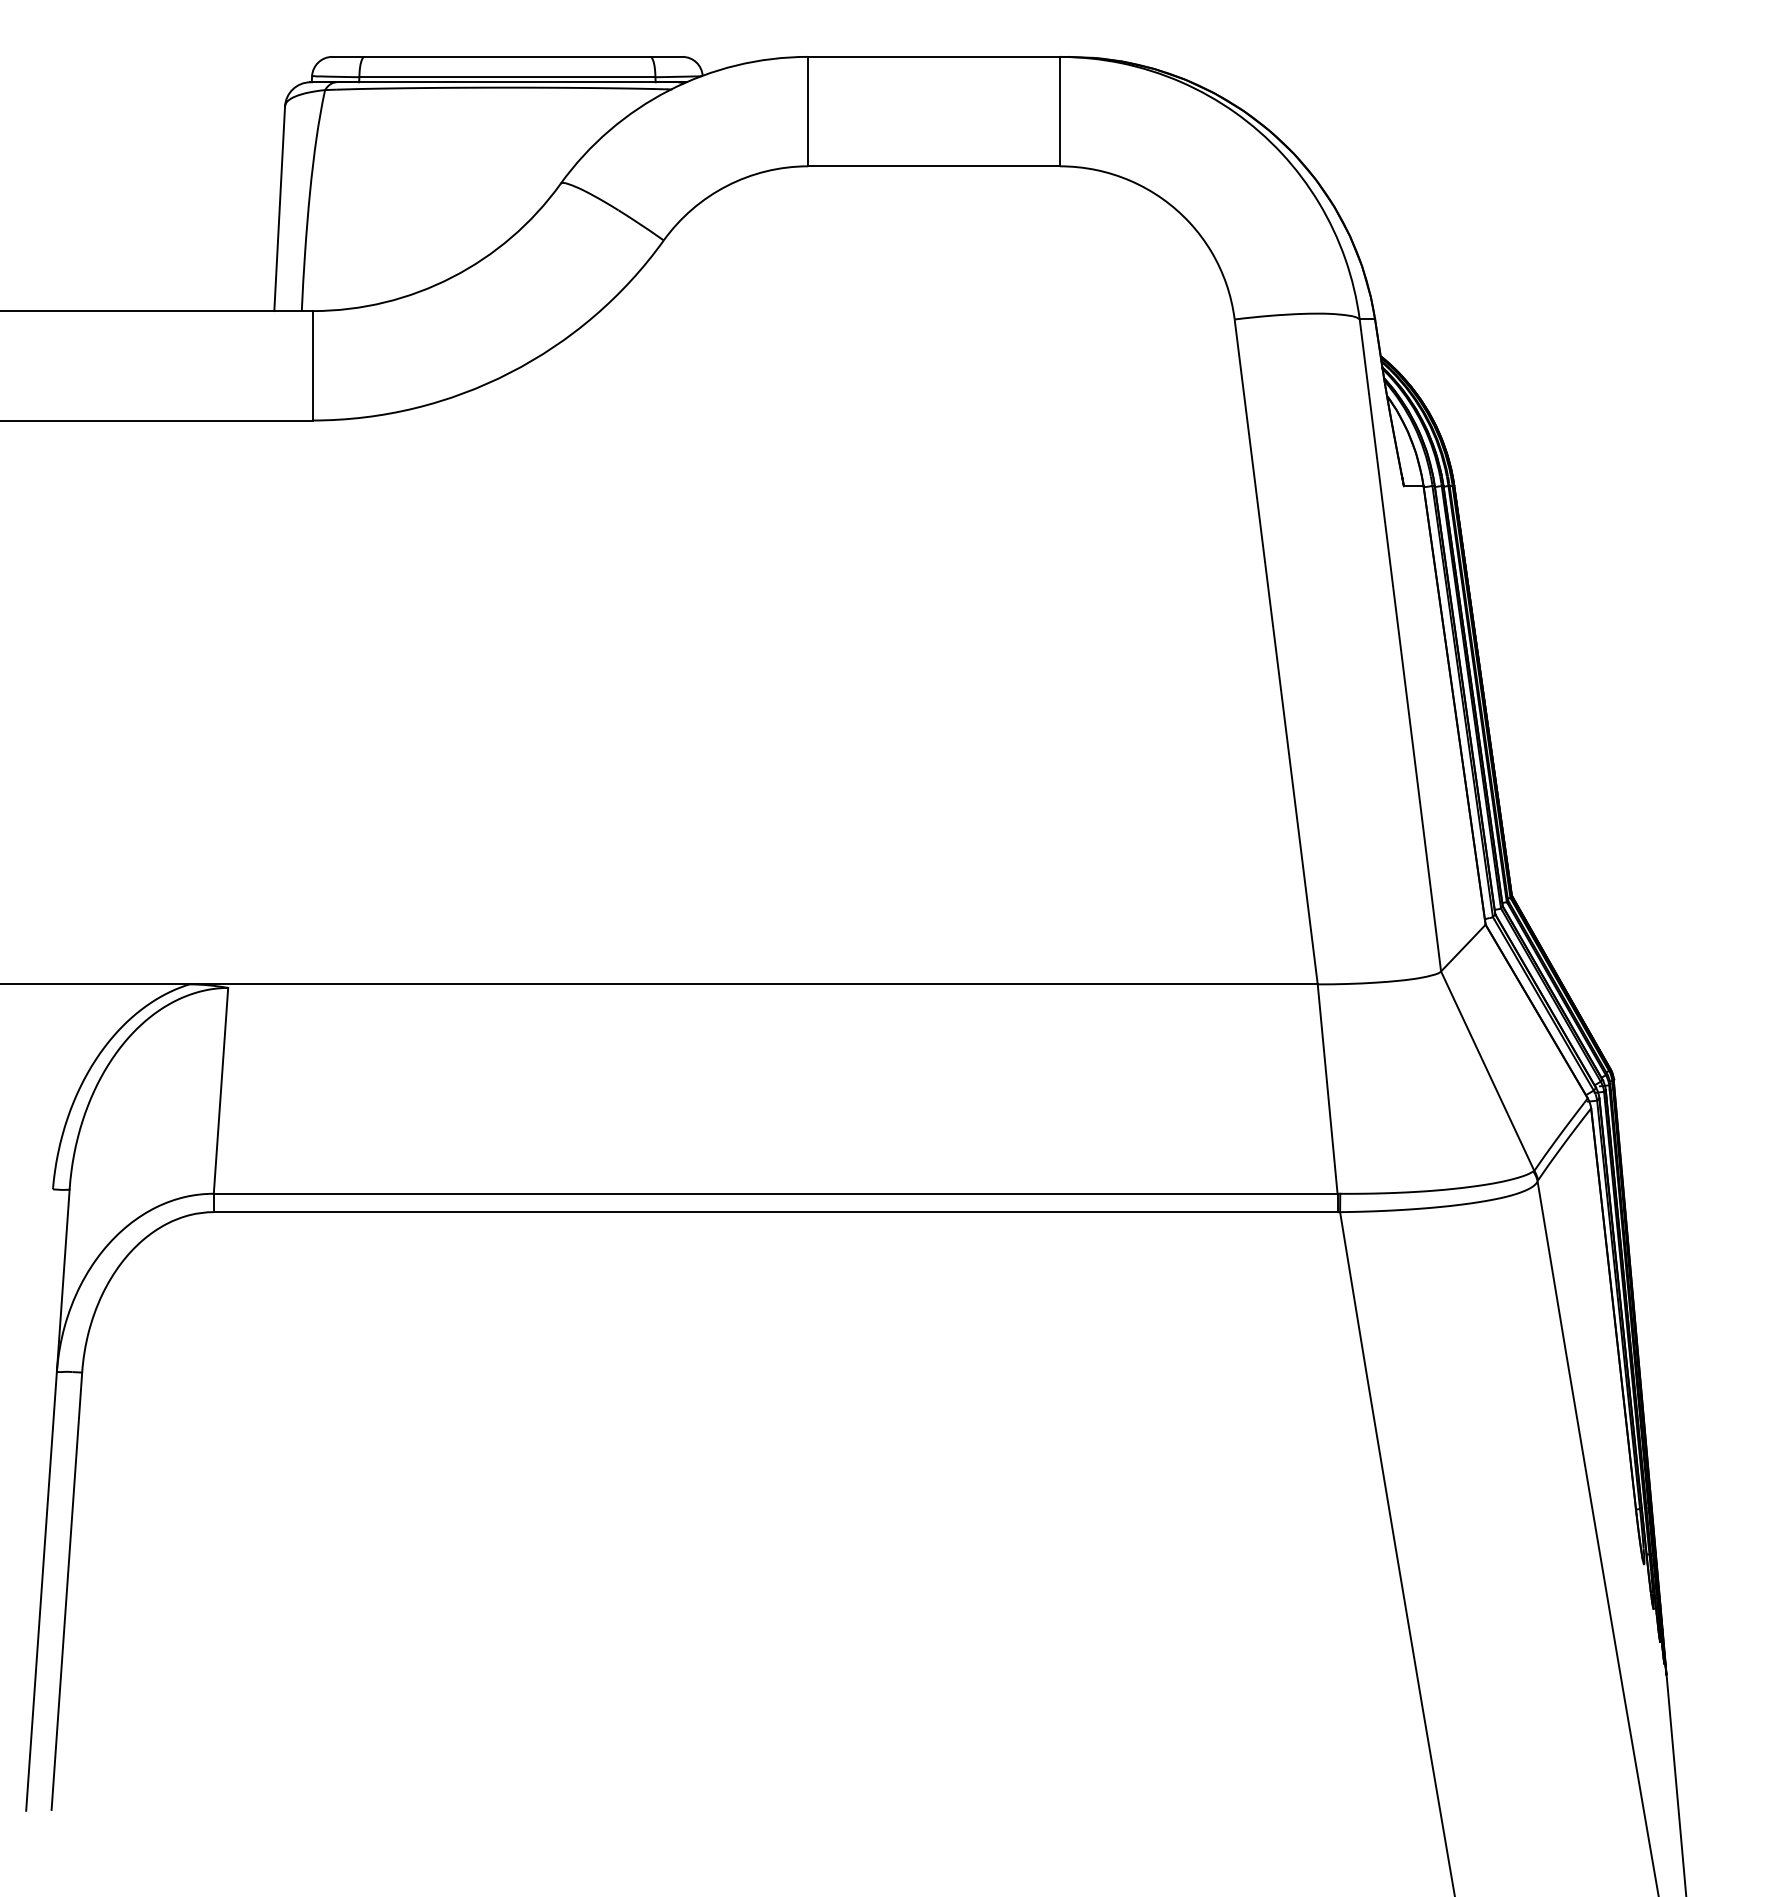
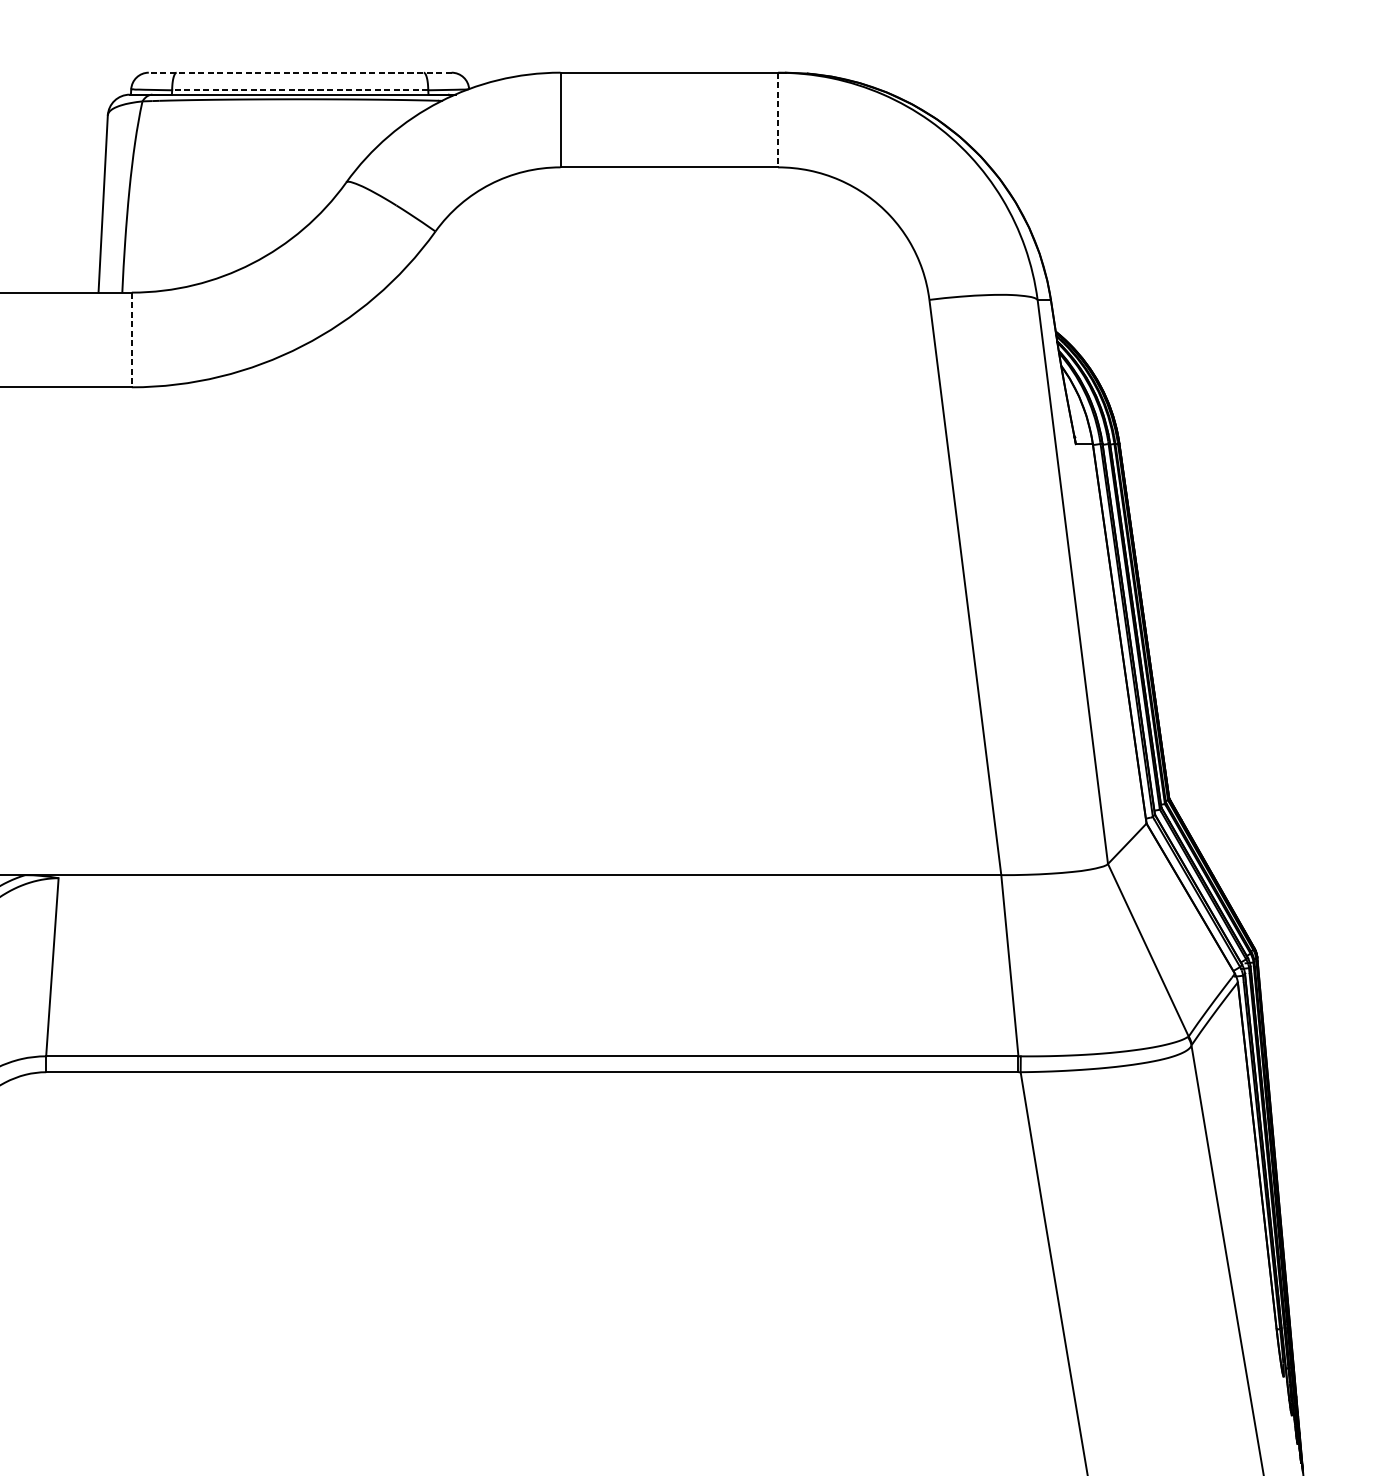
line: (507, 56) -> (300, 72), solid -> dashed
line: (507, 77) -> (300, 90), solid -> dashed
line: (1059, 111) -> (777, 119), solid -> dashed
line: (312, 365) -> (131, 339), solid -> dashed

